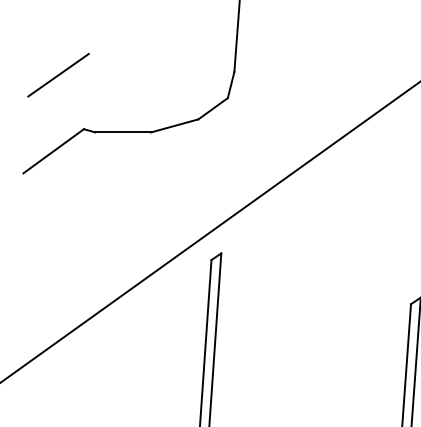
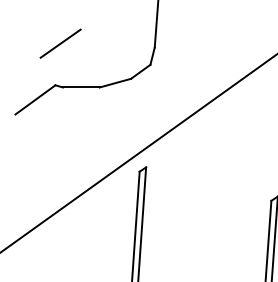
line: (58, 74) -> (60, 43), moved

